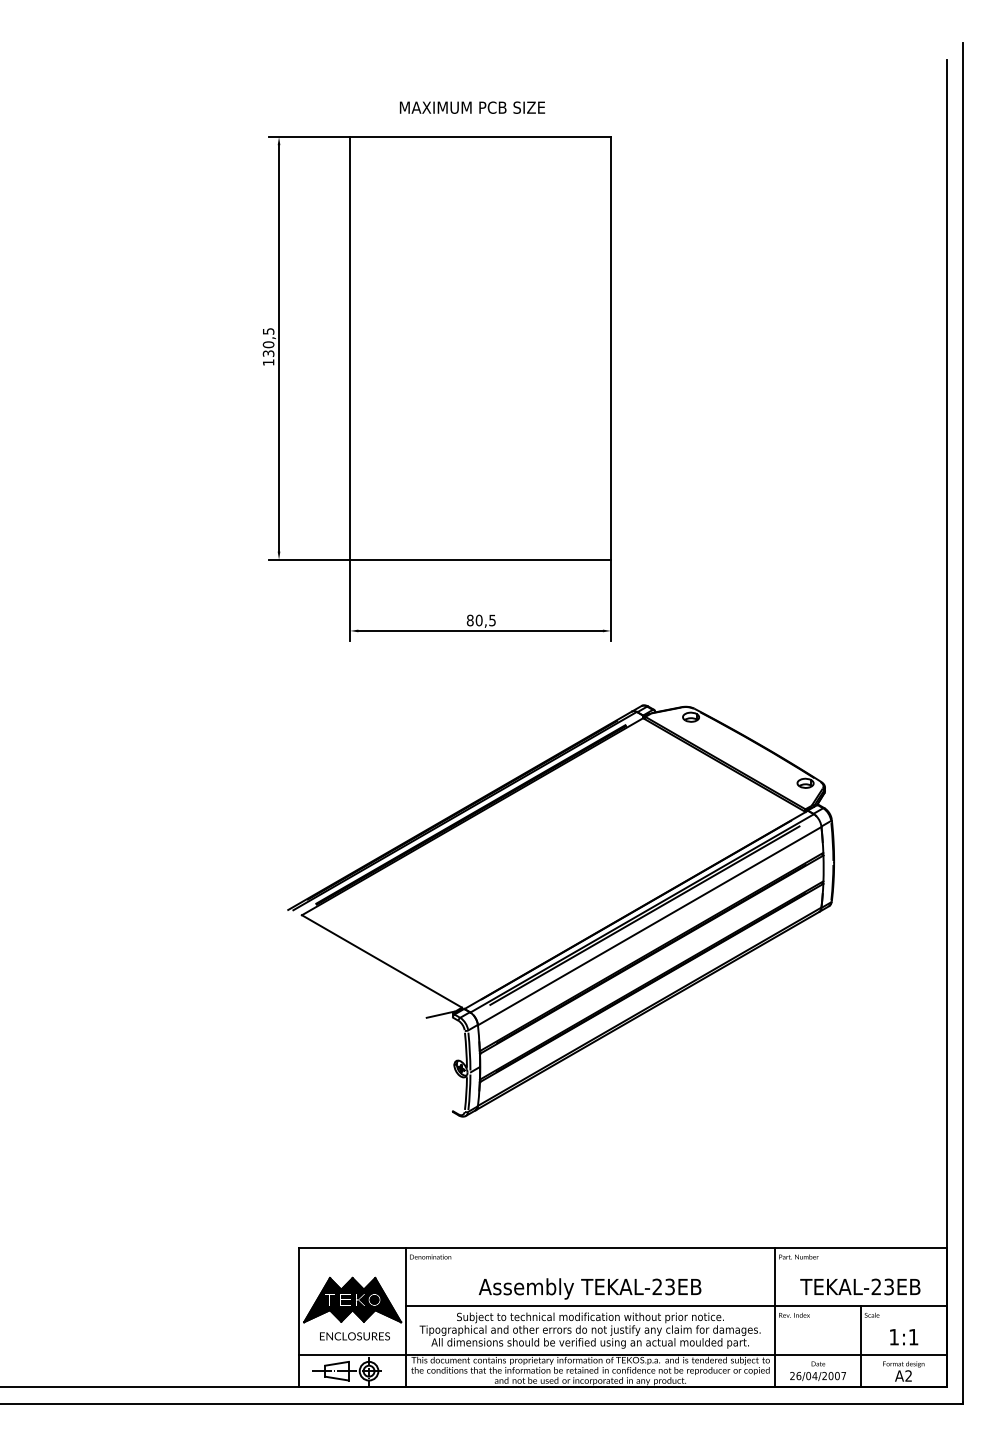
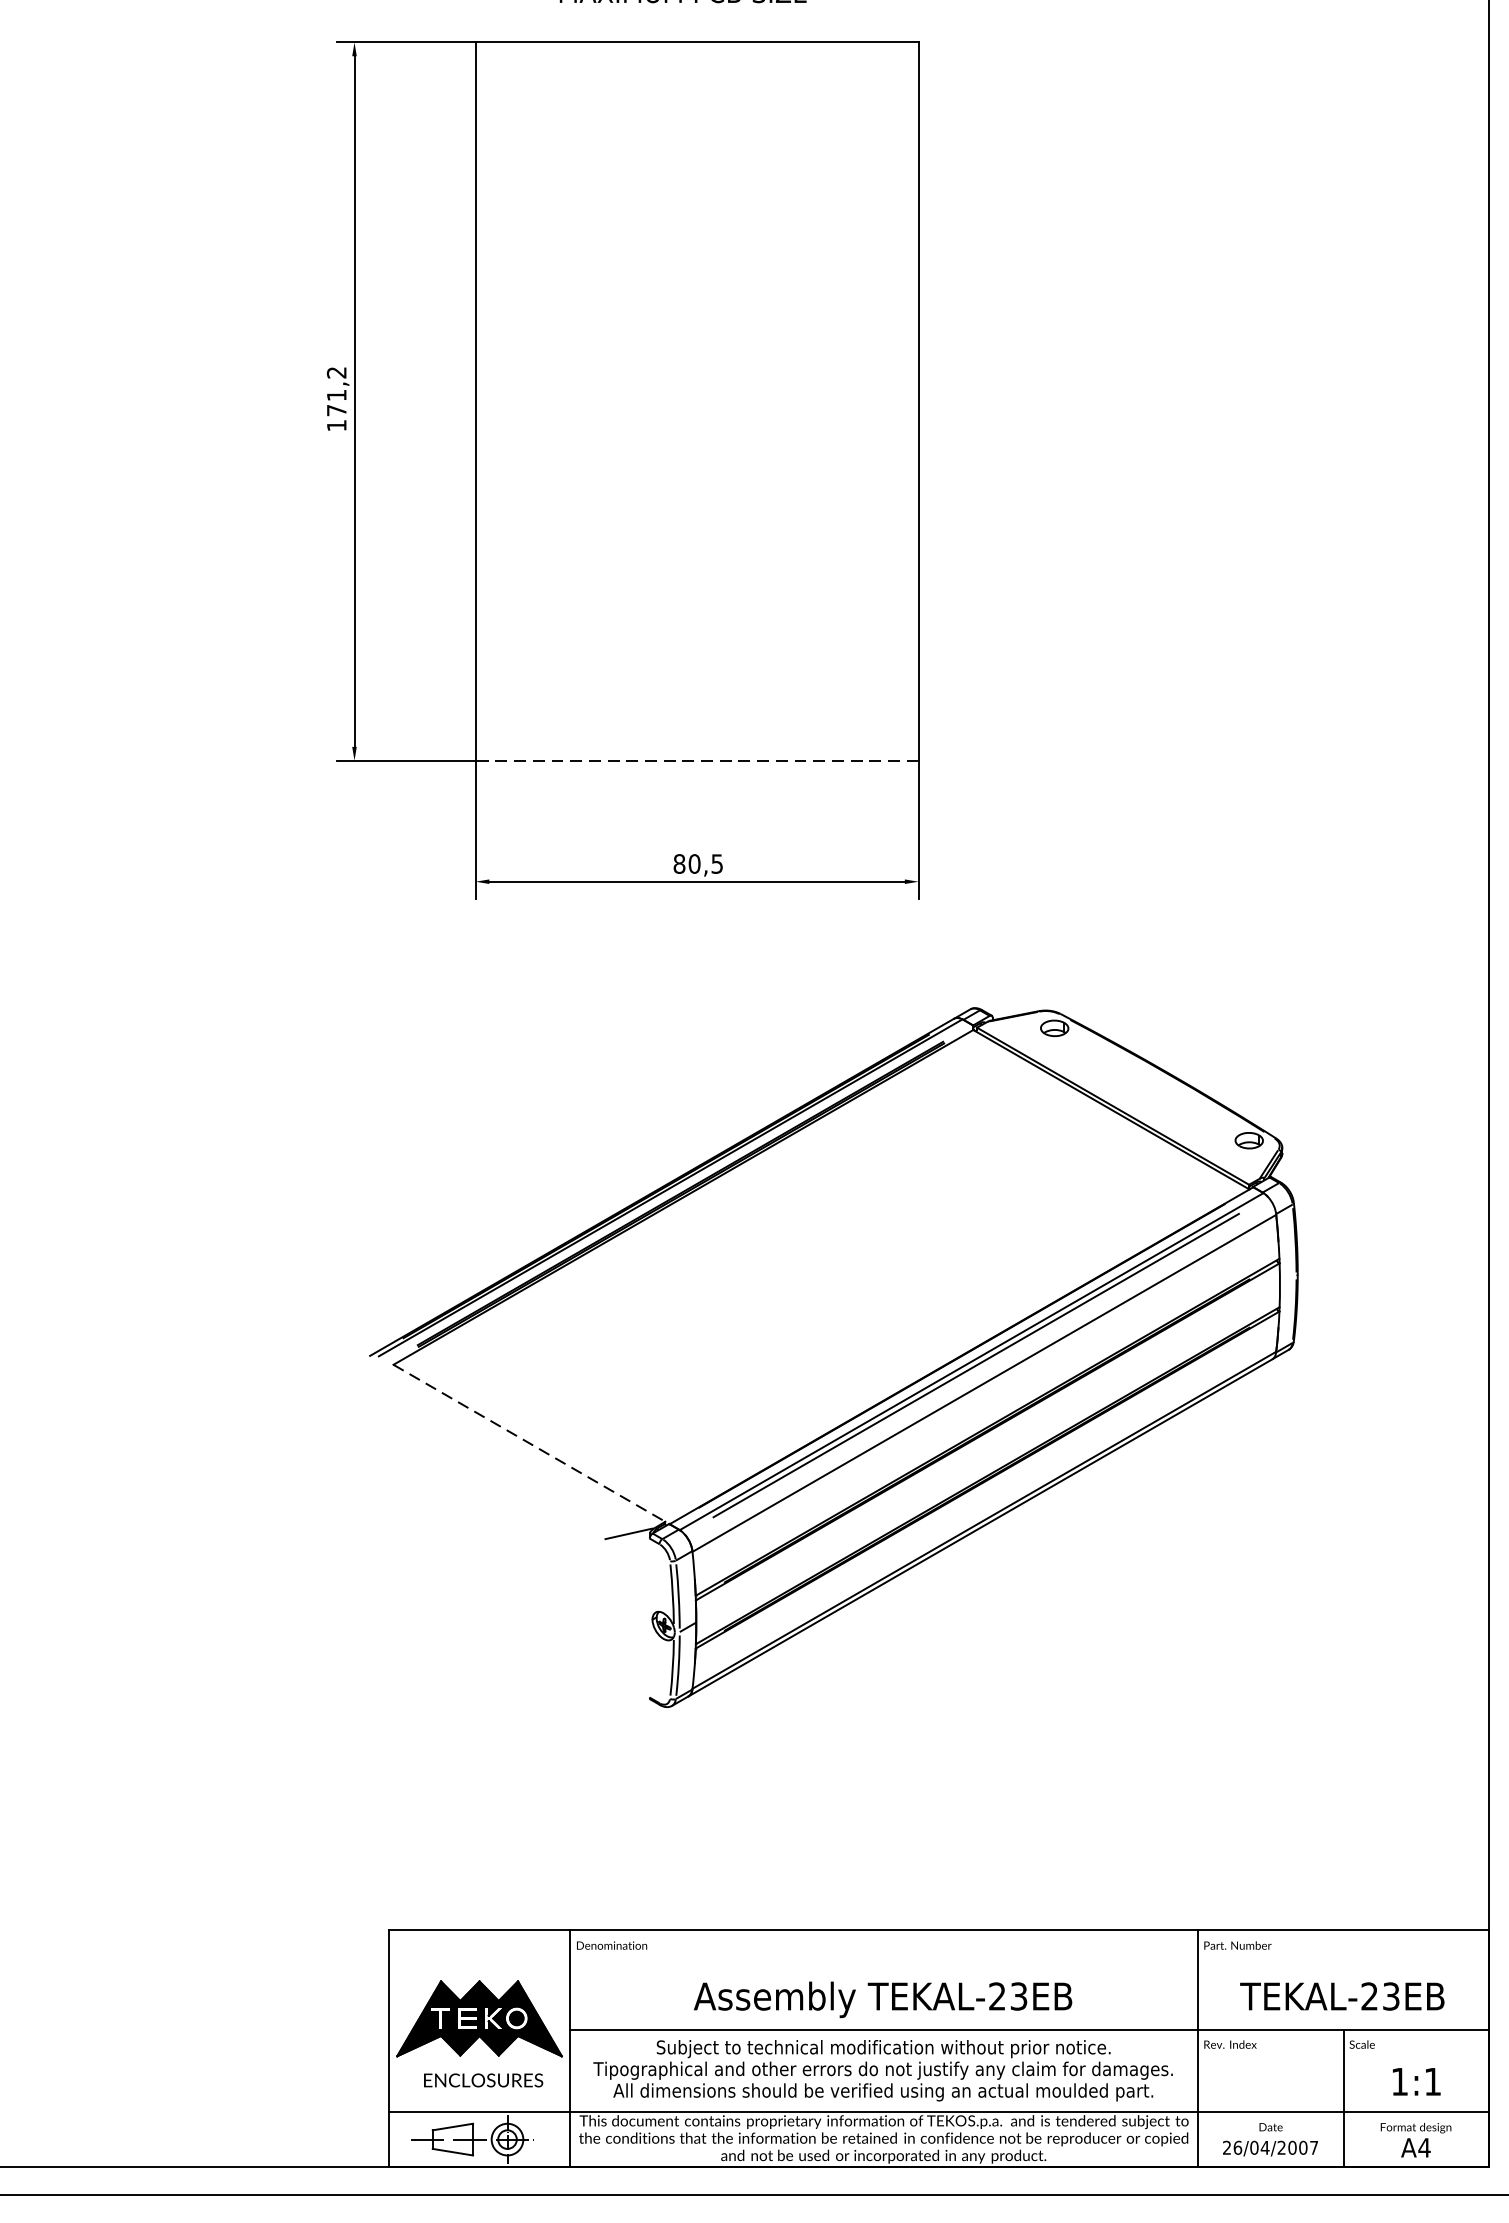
text: (268, 342) -> (336, 391), 130,5 -> 171,2
line: (480, 559) -> (696, 760), solid -> dashed
line: (382, 961) -> (530, 1443), solid -> dashed
text: (908, 1375) -> (1424, 2146), A2 -> A4

